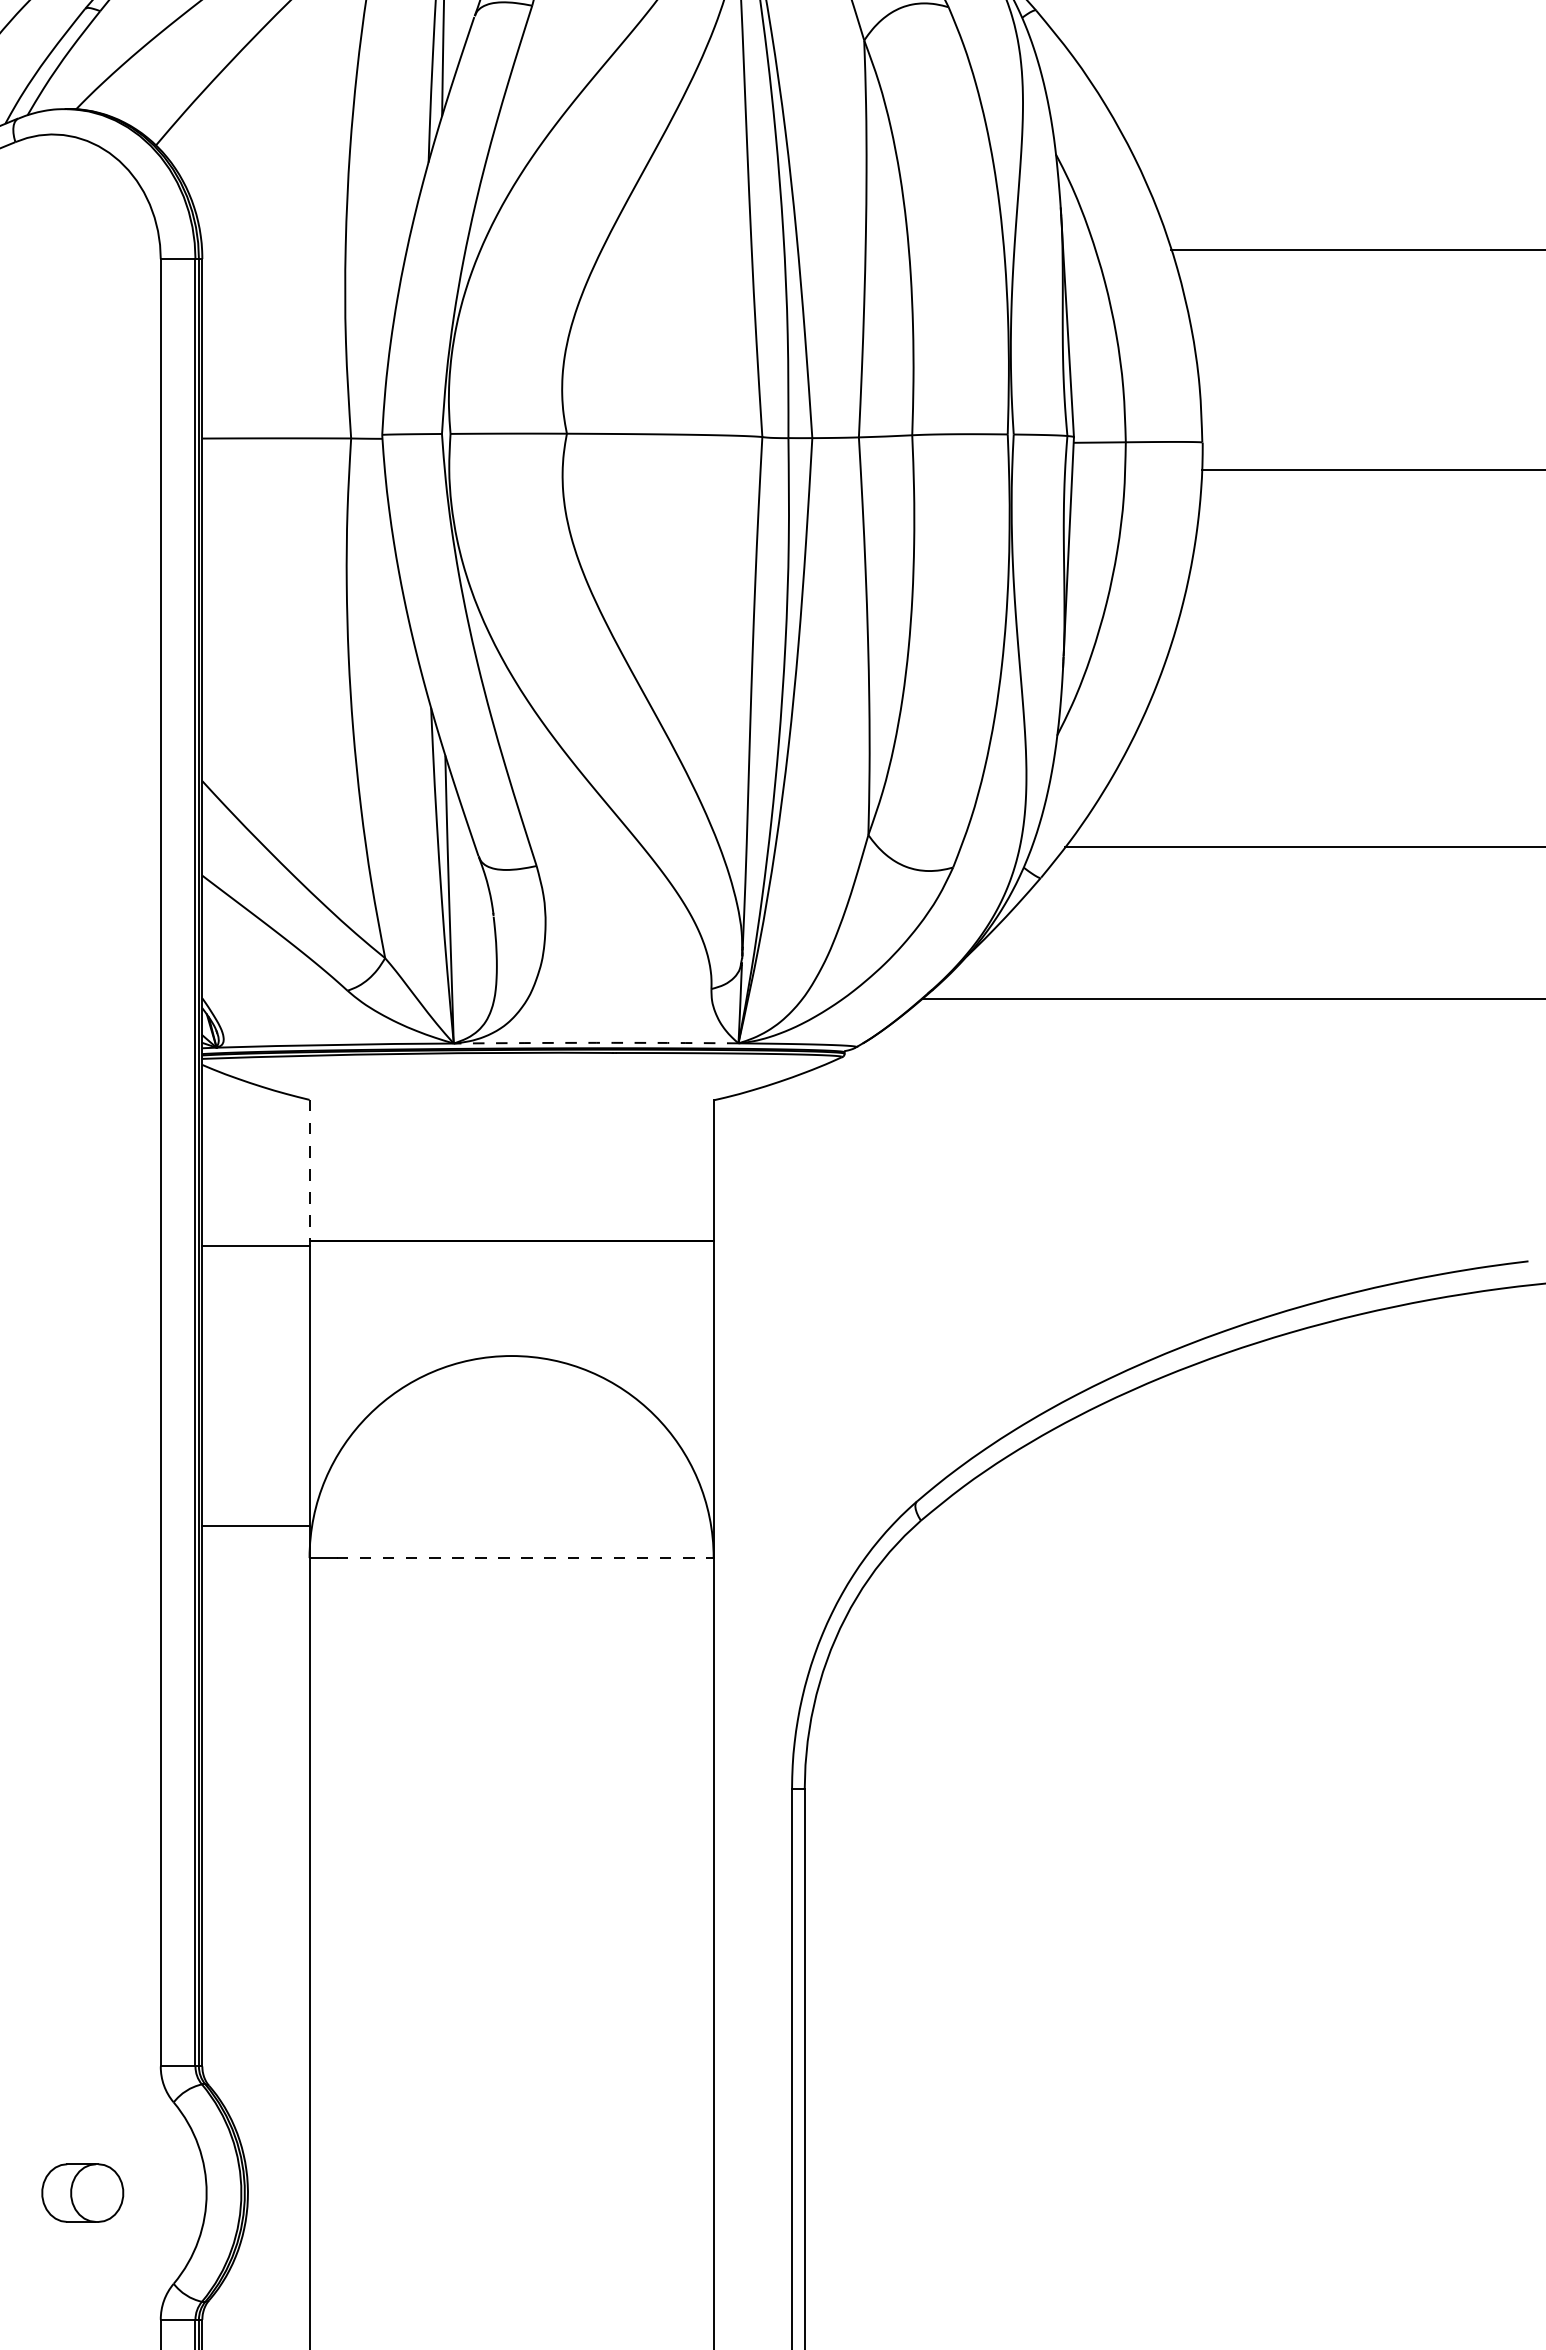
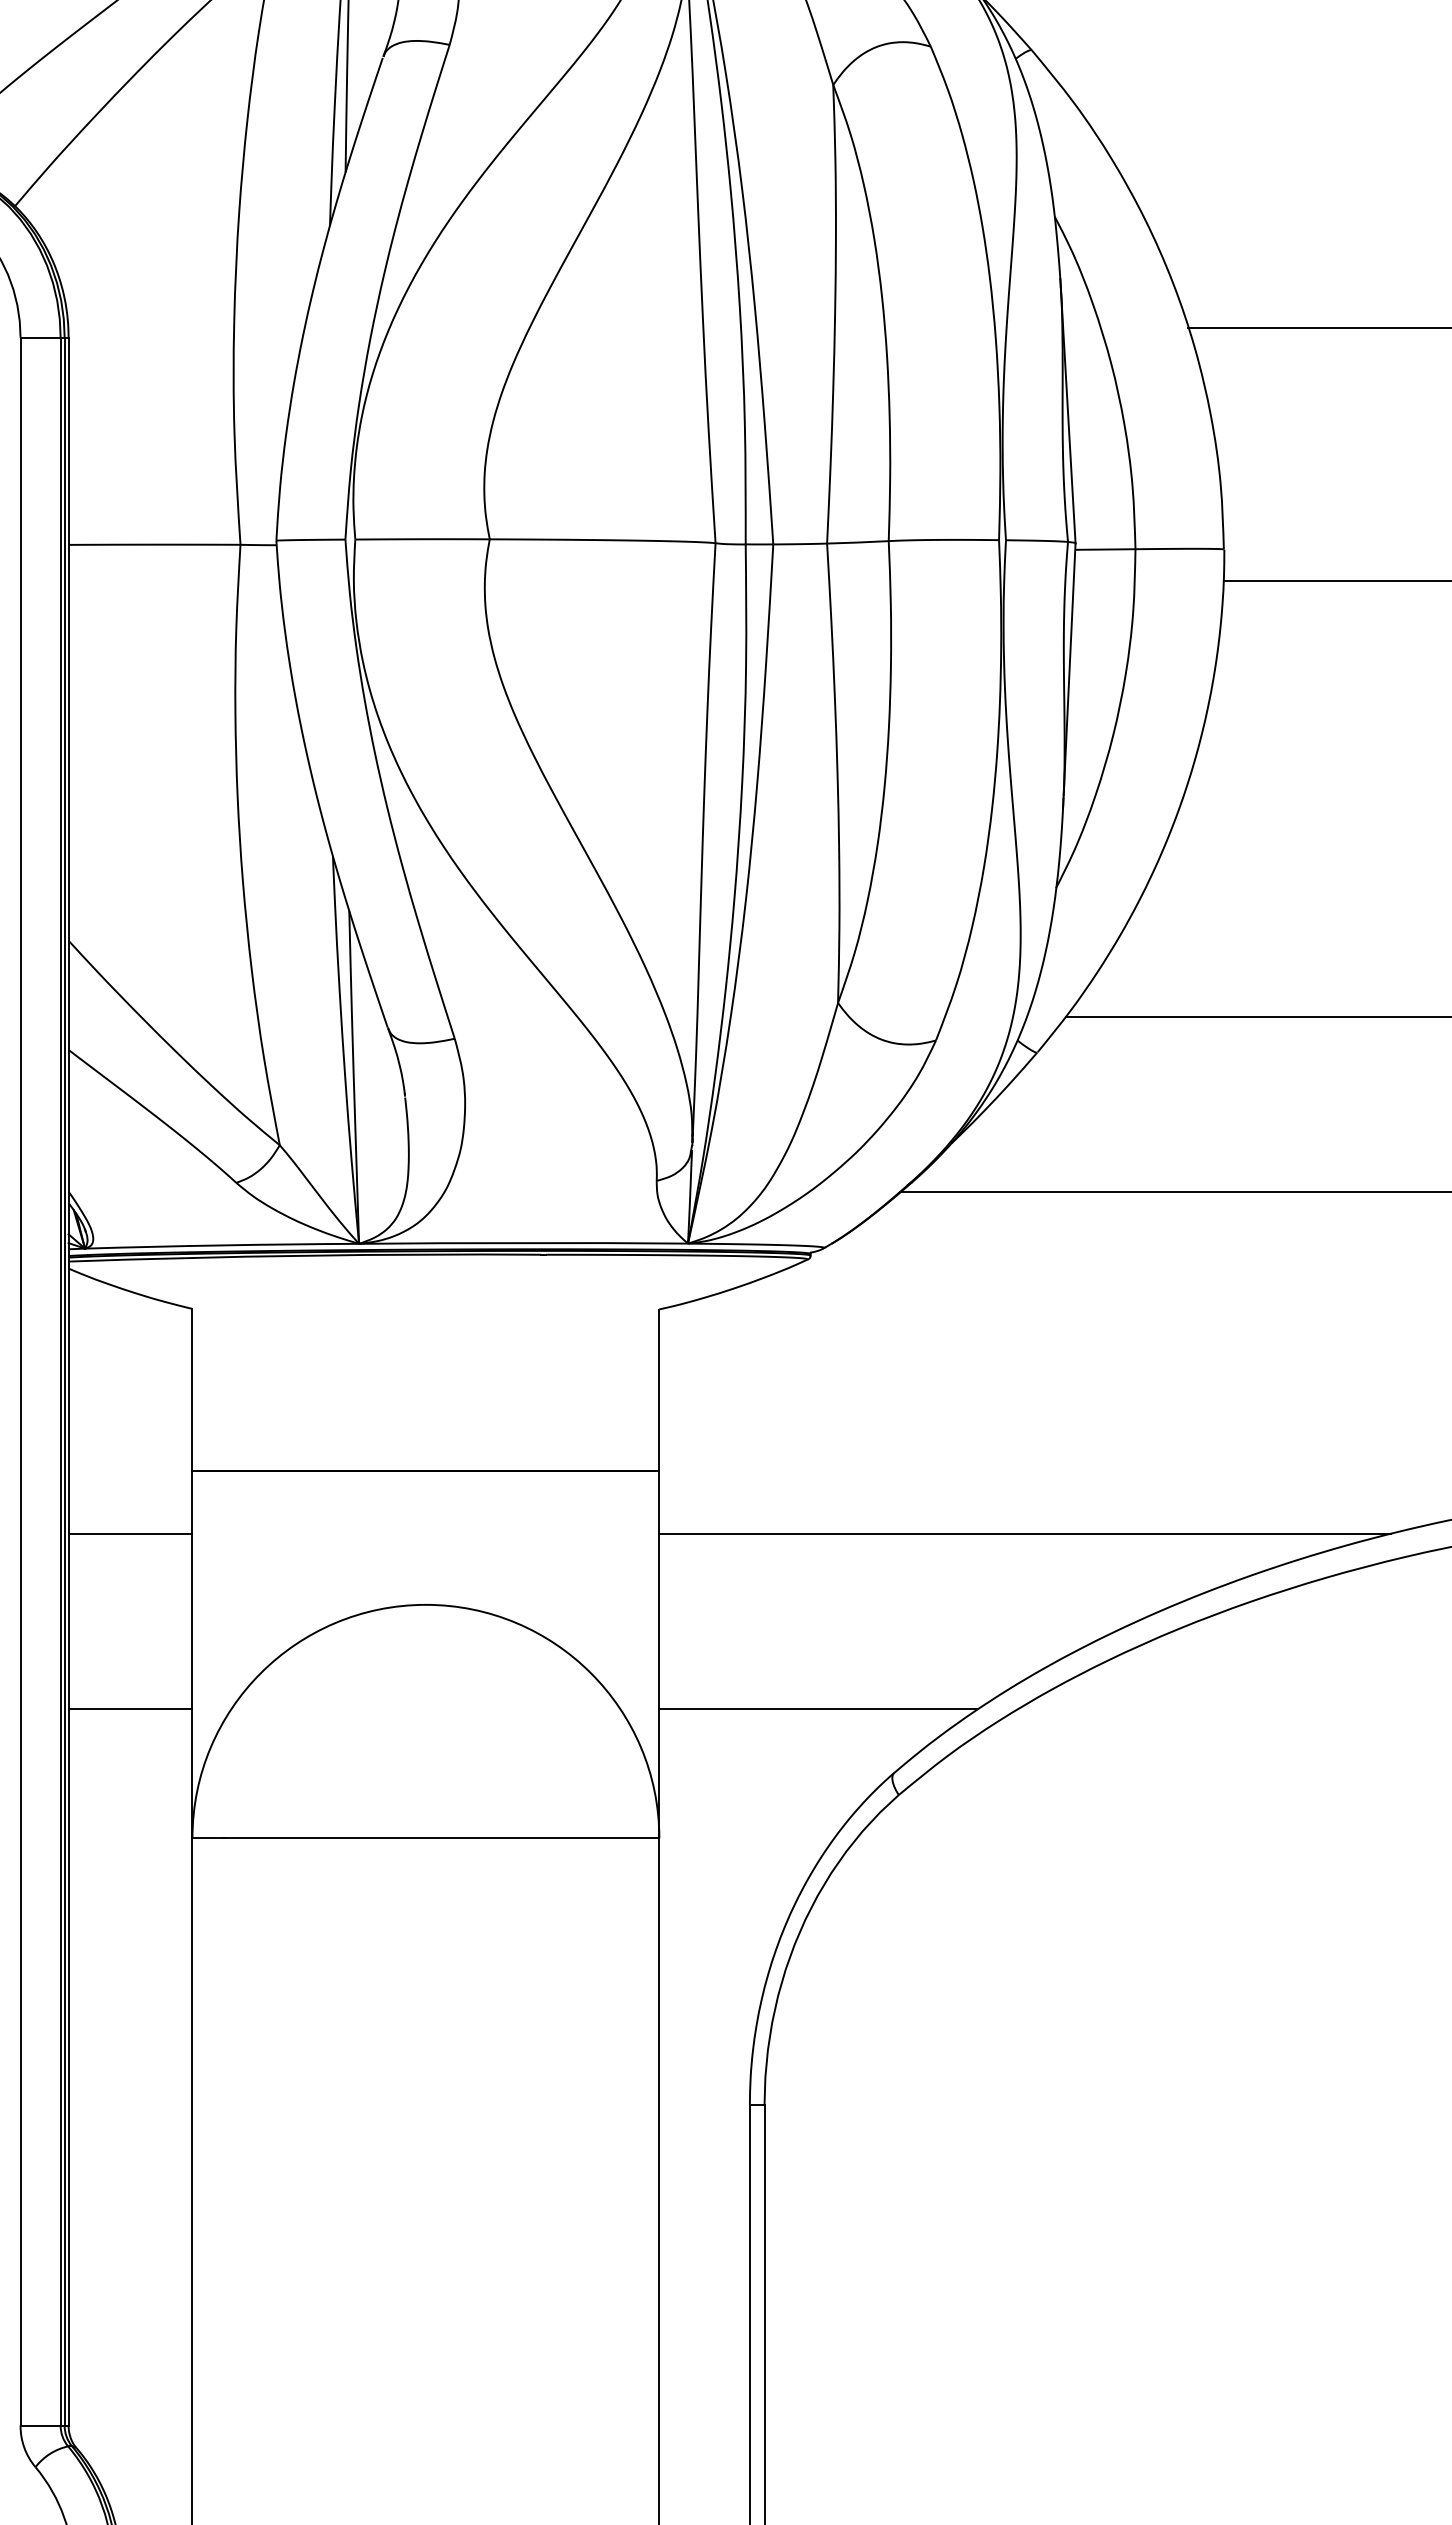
arc: (596, 1042) -> (523, 1242), dashed -> solid
line: (309, 1170) -> (192, 1390), dashed -> solid
line: (255, 1245) -> (129, 1533), moved
line: (1029, 1294) -> (1024, 1533), added
line: (851, 1446) -> (818, 1709), added
line: (255, 1526) -> (129, 1709), moved
line: (525, 1558) -> (441, 1838), dashed -> solid

